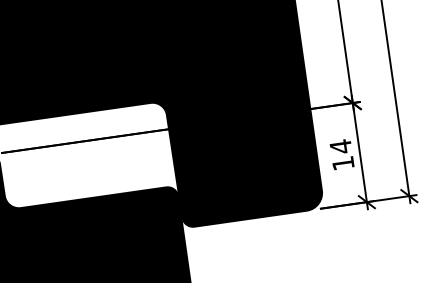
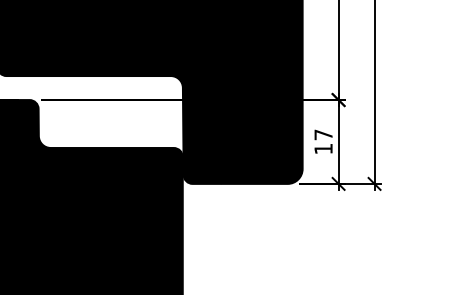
text: (340, 146) -> (323, 134), 14 -> 17

